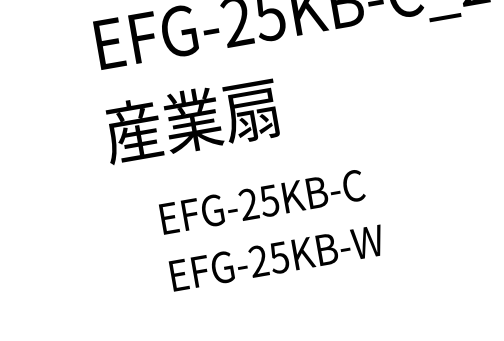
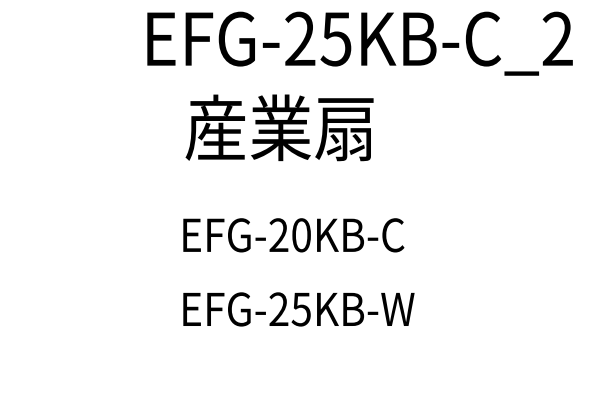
text: (191, 120) -> (279, 127), moved
text: (268, 201) -> (300, 235), EFG-25KB-C -> EFG-20KB-C
text: (276, 258) -> (298, 309), moved

